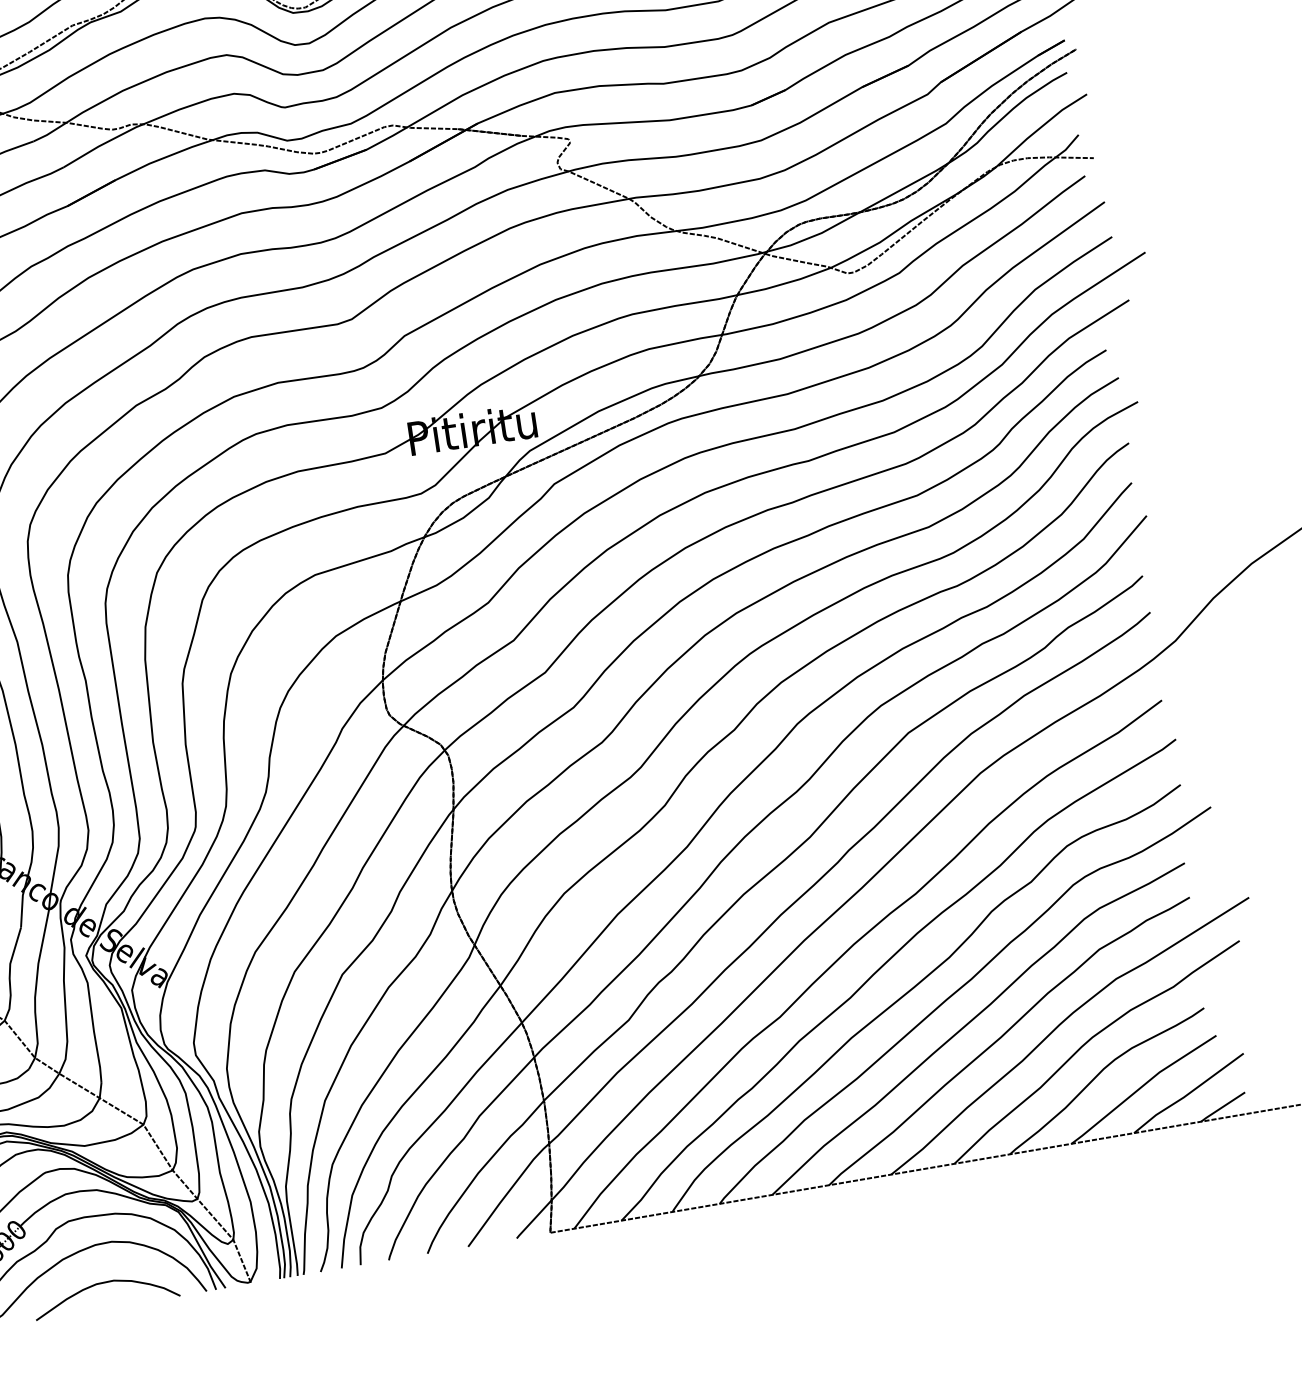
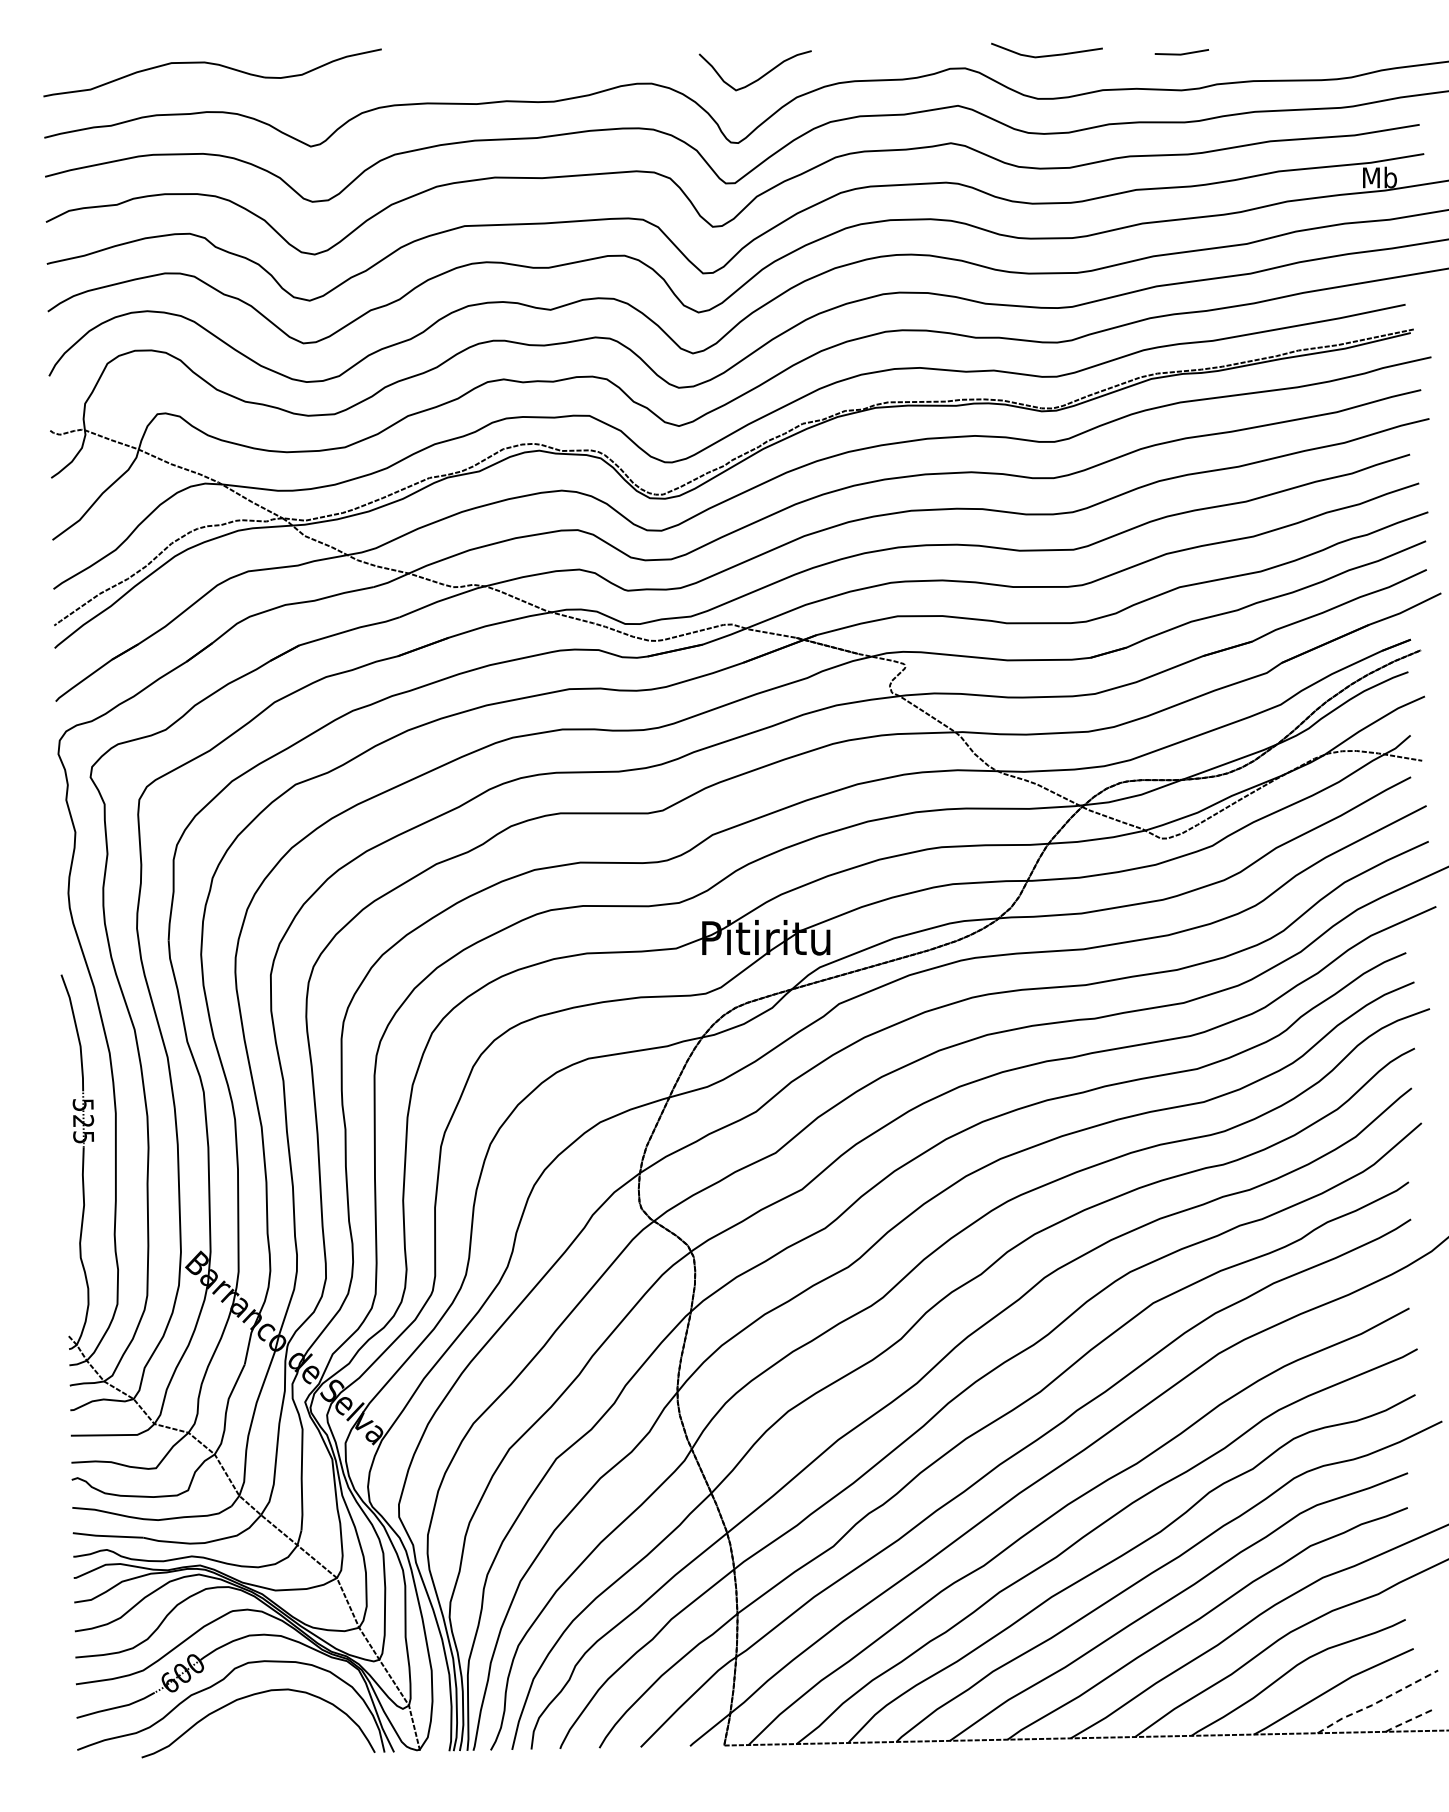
line: (1188, 1093) -> (1377, 1702), solid -> dashed
line: (1222, 1107) -> (1409, 1720), solid -> dashed
curve: (104, 1283) -> (274, 1729), removed

